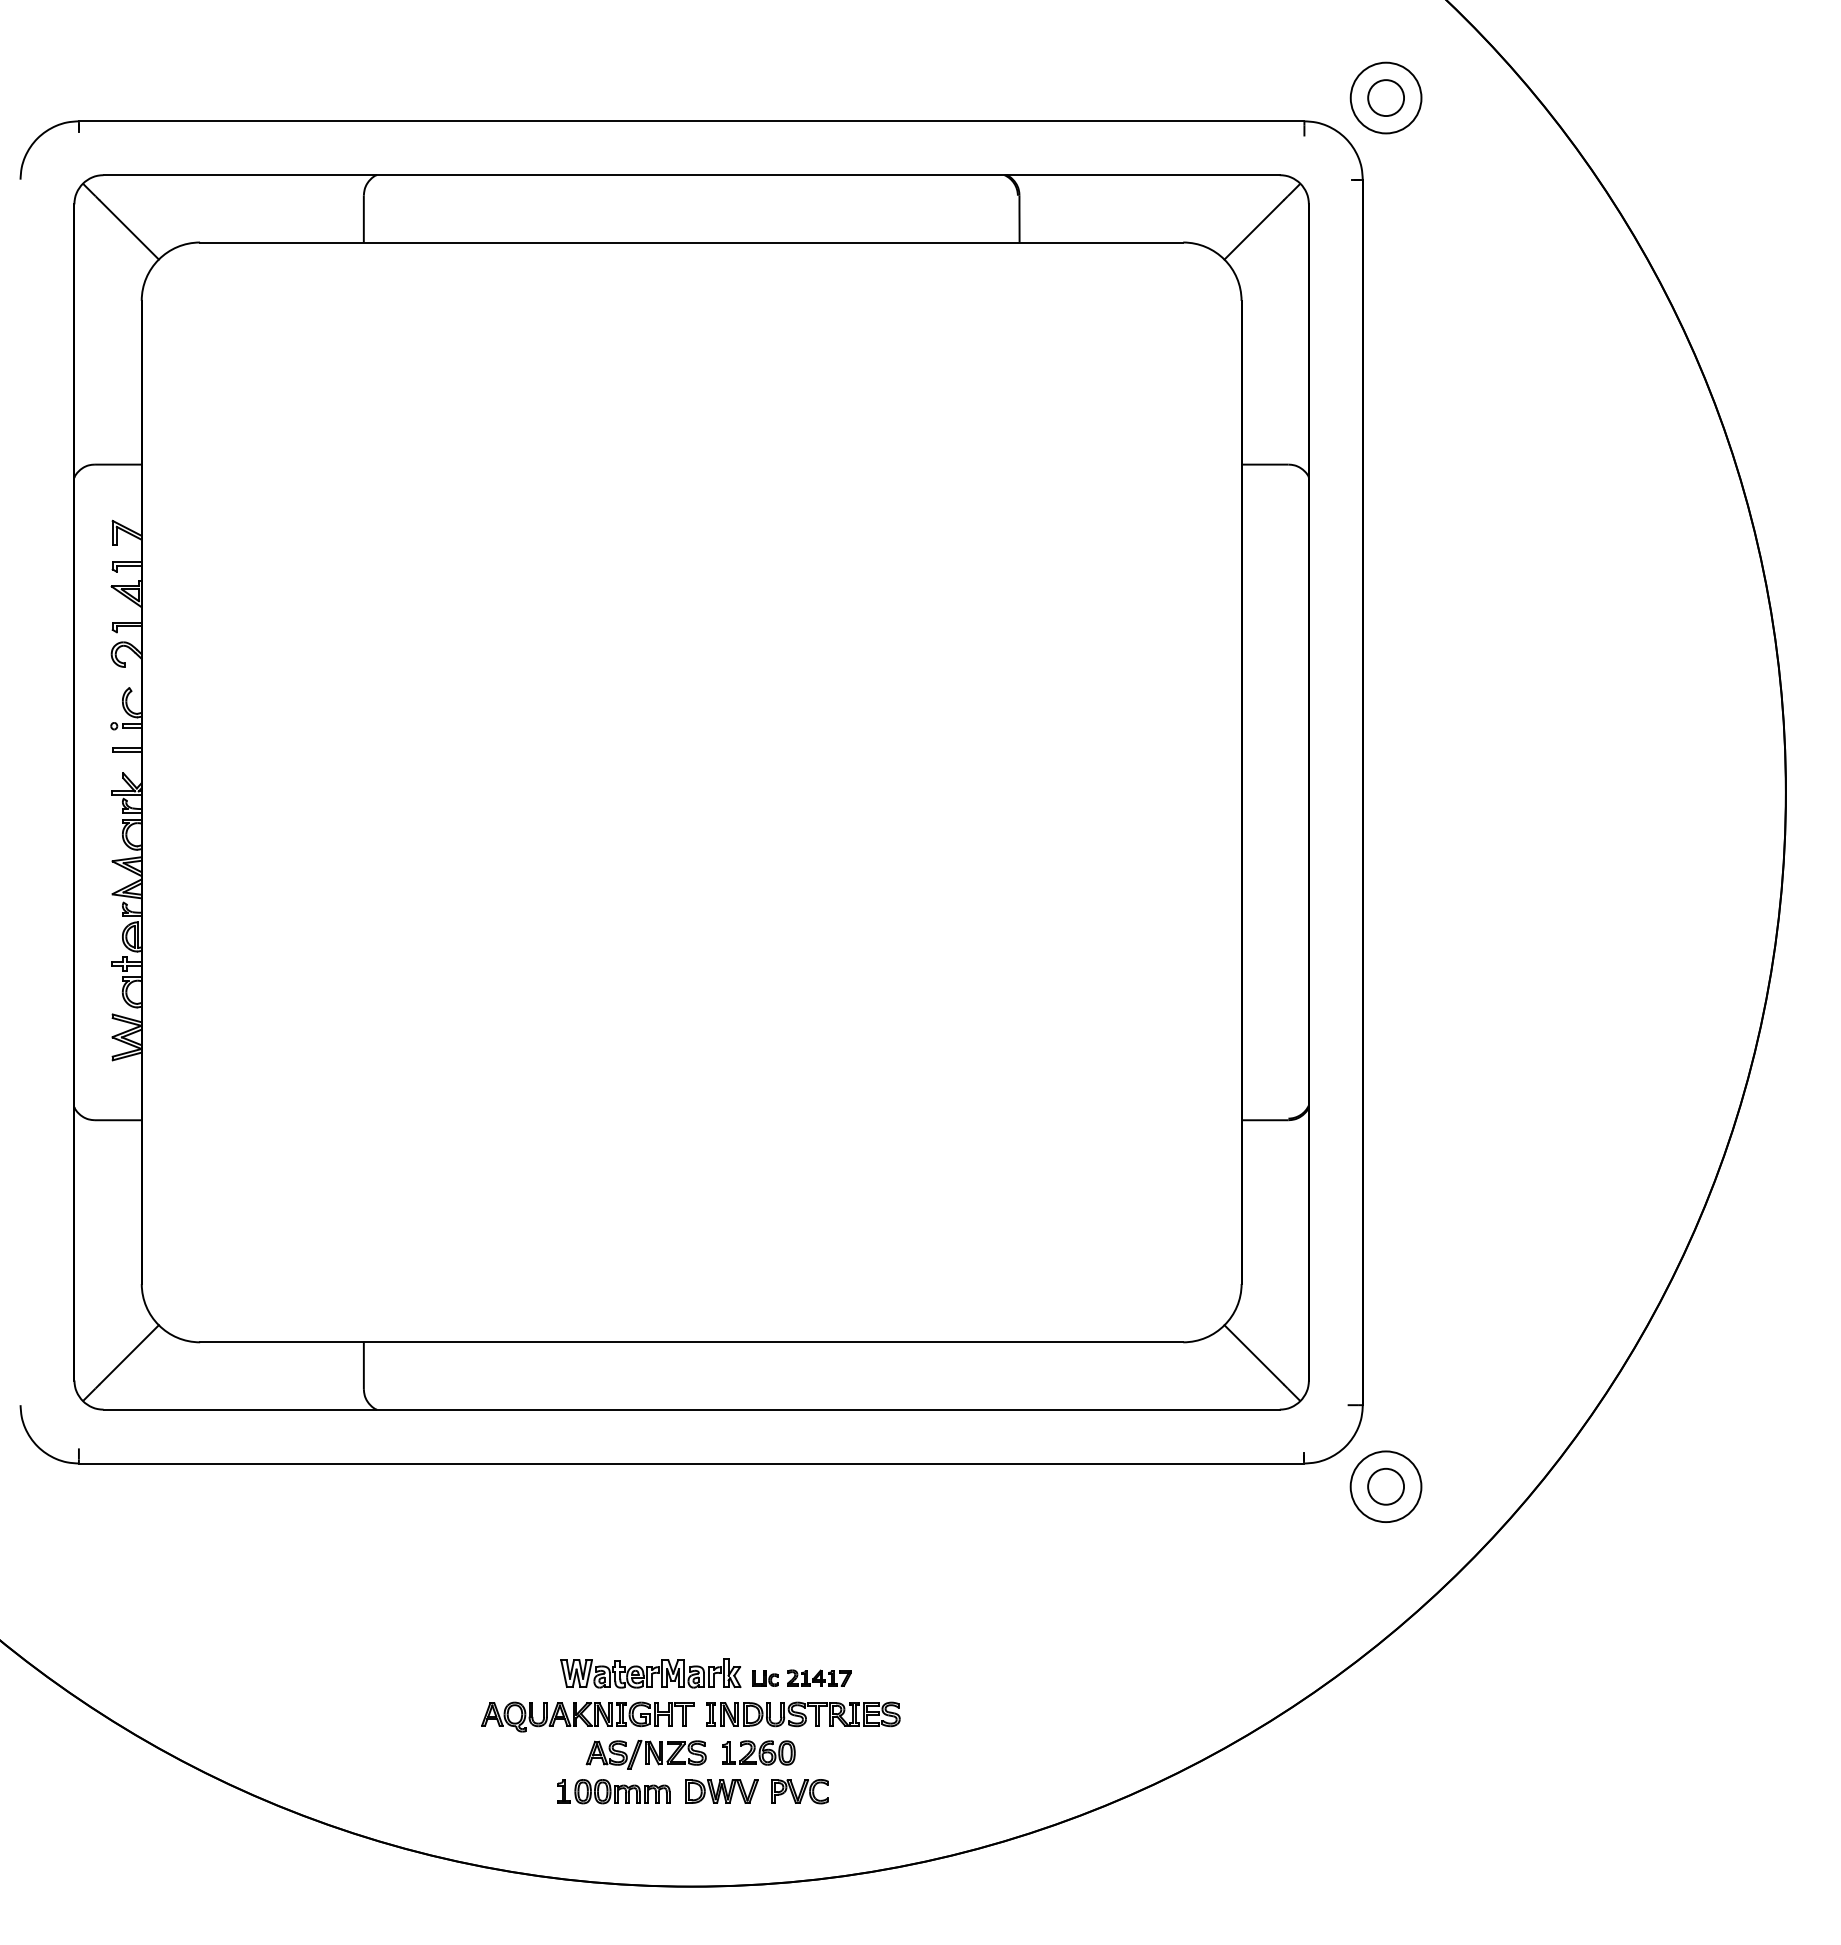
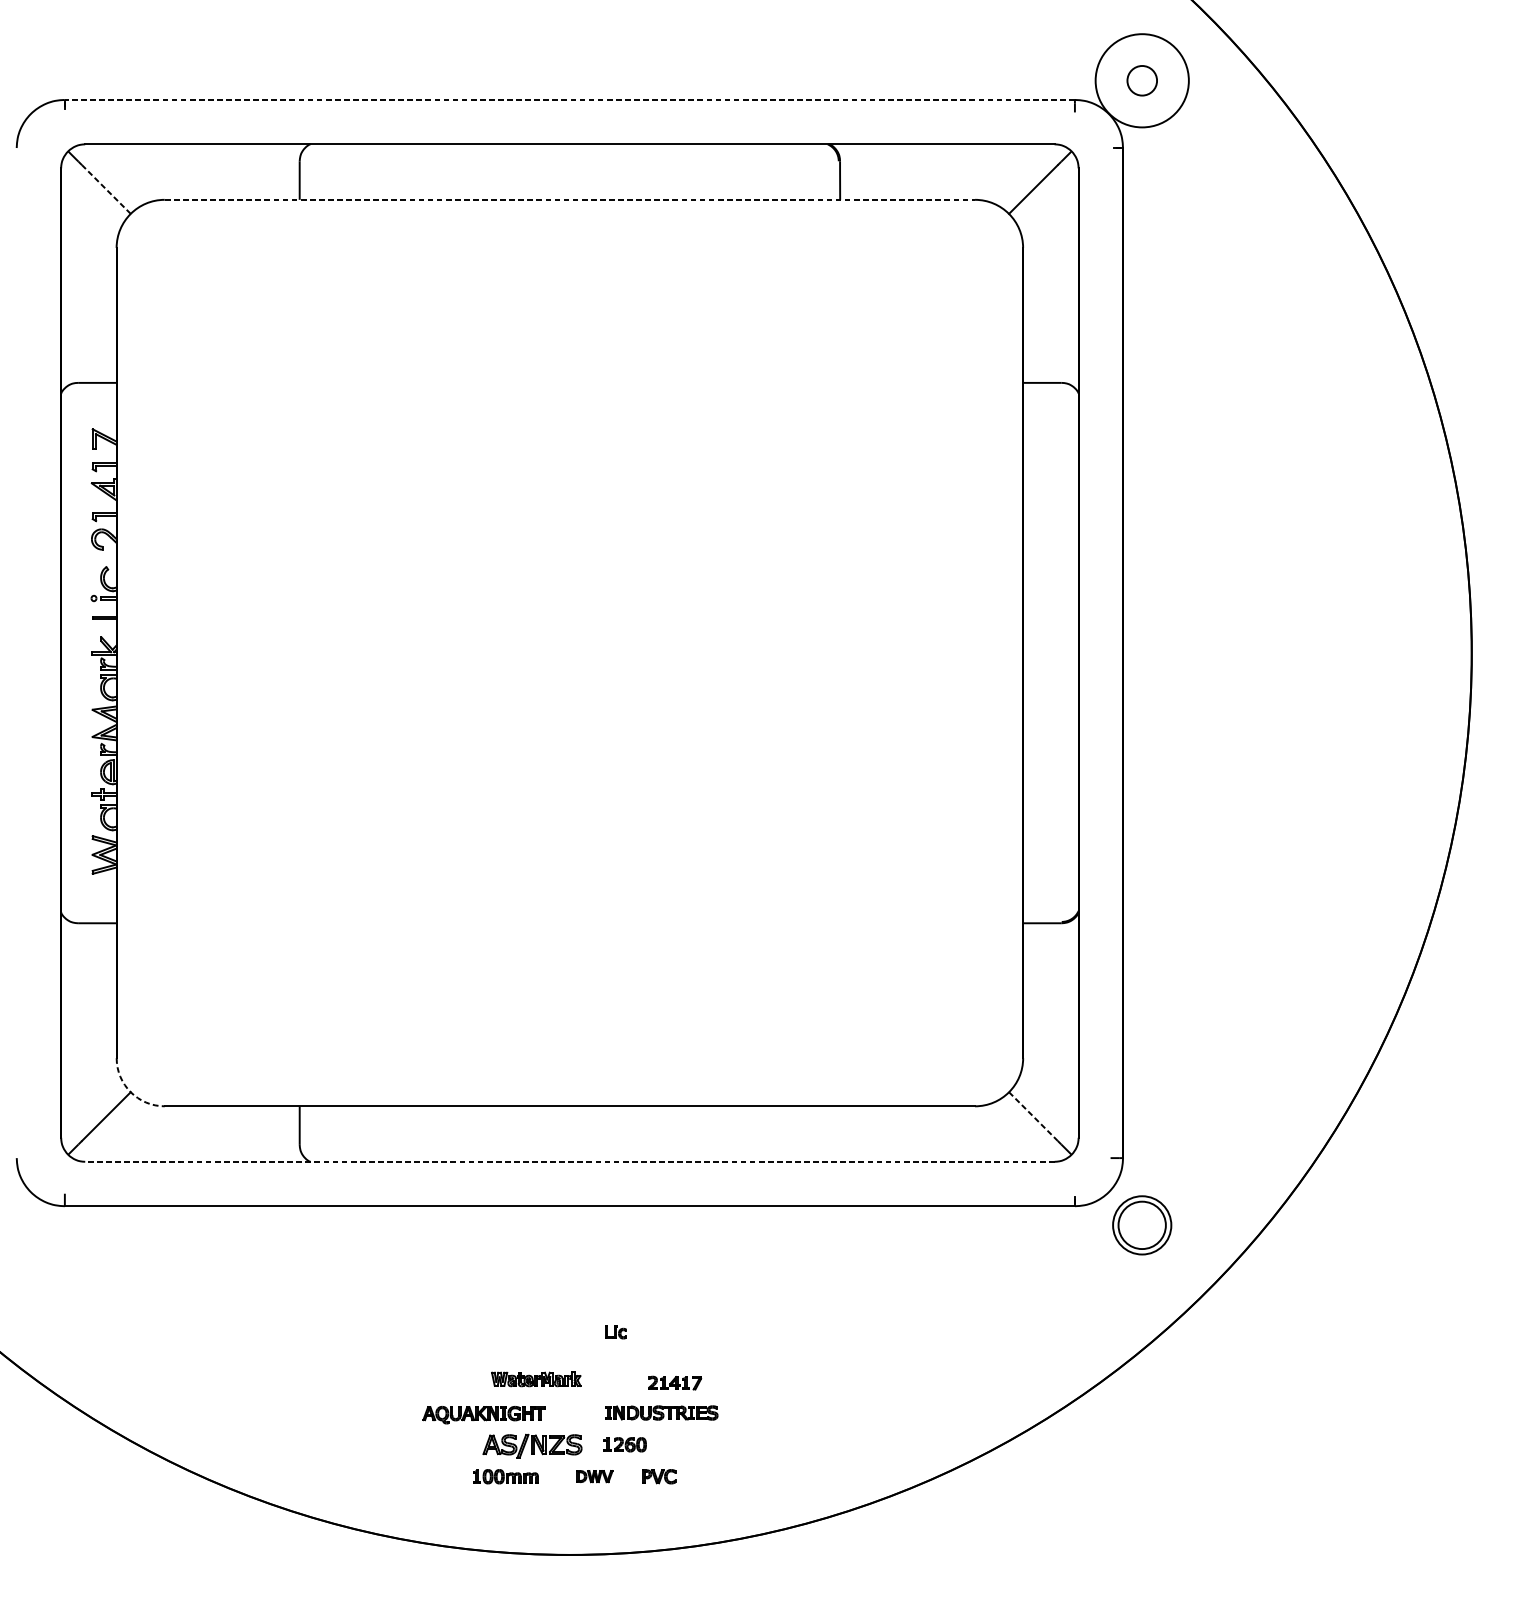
circle: (1385, 97) -> (1141, 80), size x1.6
line: (691, 121) -> (569, 100), solid -> dashed
line: (129, 230) -> (106, 189), solid -> dashed
line: (691, 242) -> (569, 199), solid -> dashed
arc: (158, 1325) -> (130, 1092), solid -> dashed
line: (1254, 1354) -> (1033, 1116), solid -> dashed
line: (691, 1409) -> (569, 1161), solid -> dashed
circle: (1386, 1486) -> (1142, 1225), size x1.6
part: (650, 1673) -> (535, 1379), size x0.6
part: (765, 1678) -> (615, 1332), moved
part: (803, 1714) -> (662, 1413), size x0.7
part: (587, 1716) -> (484, 1414), size x0.7
part: (758, 1752) -> (624, 1444), size x0.7
part: (613, 1791) -> (505, 1476), size x0.7
part: (721, 1791) -> (594, 1476), size x0.6
part: (799, 1791) -> (658, 1476), size x0.7

